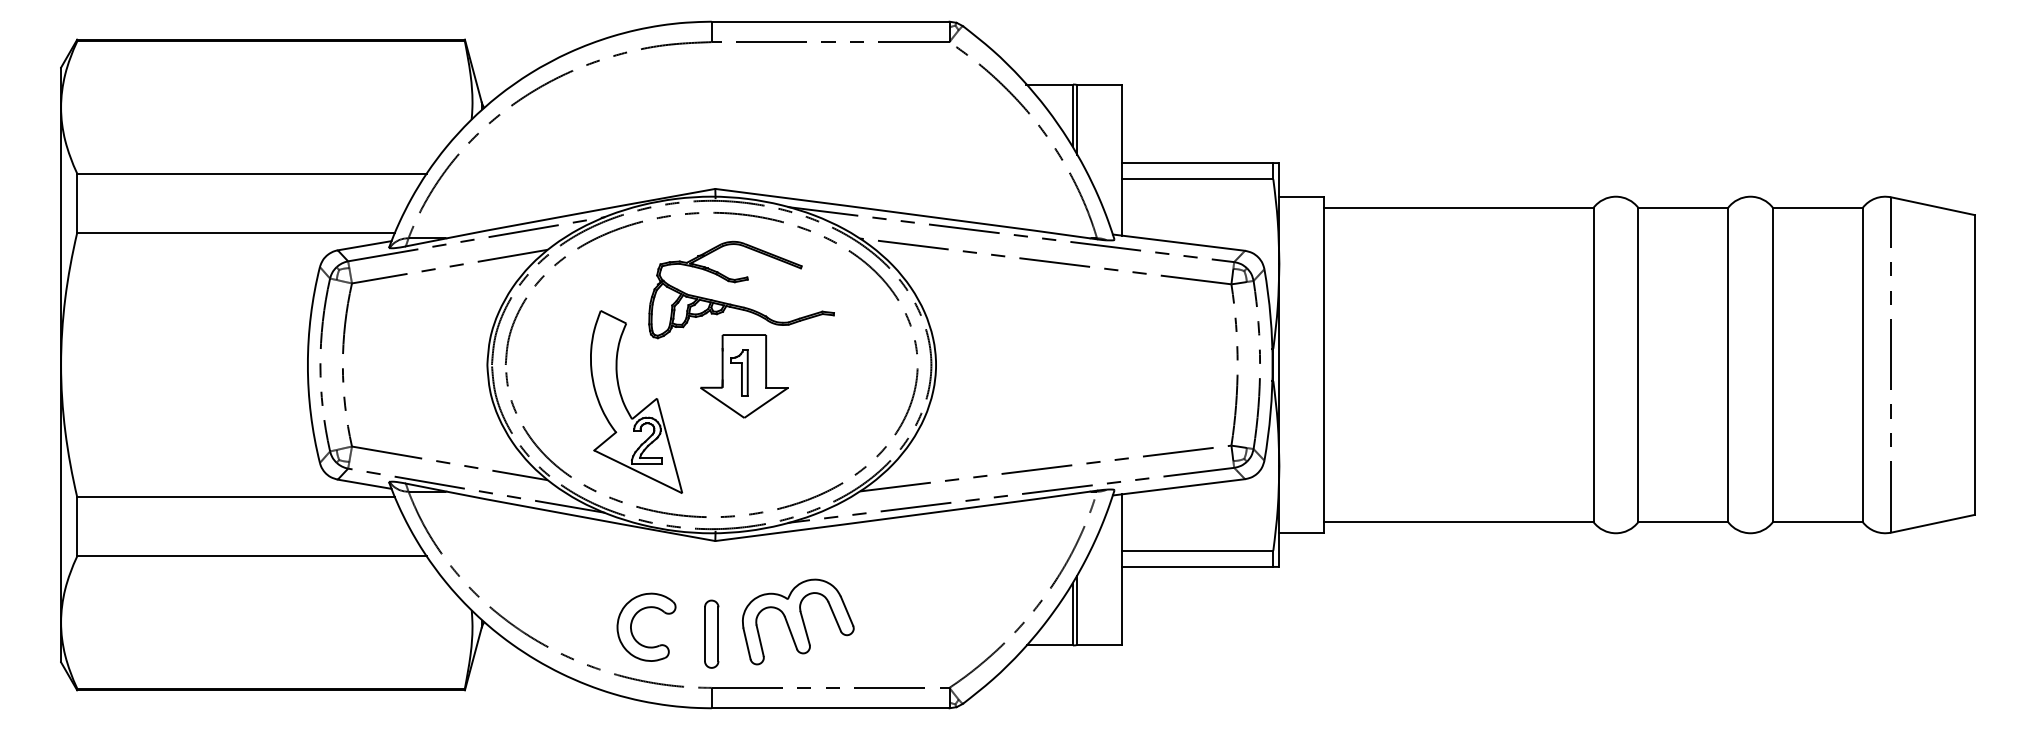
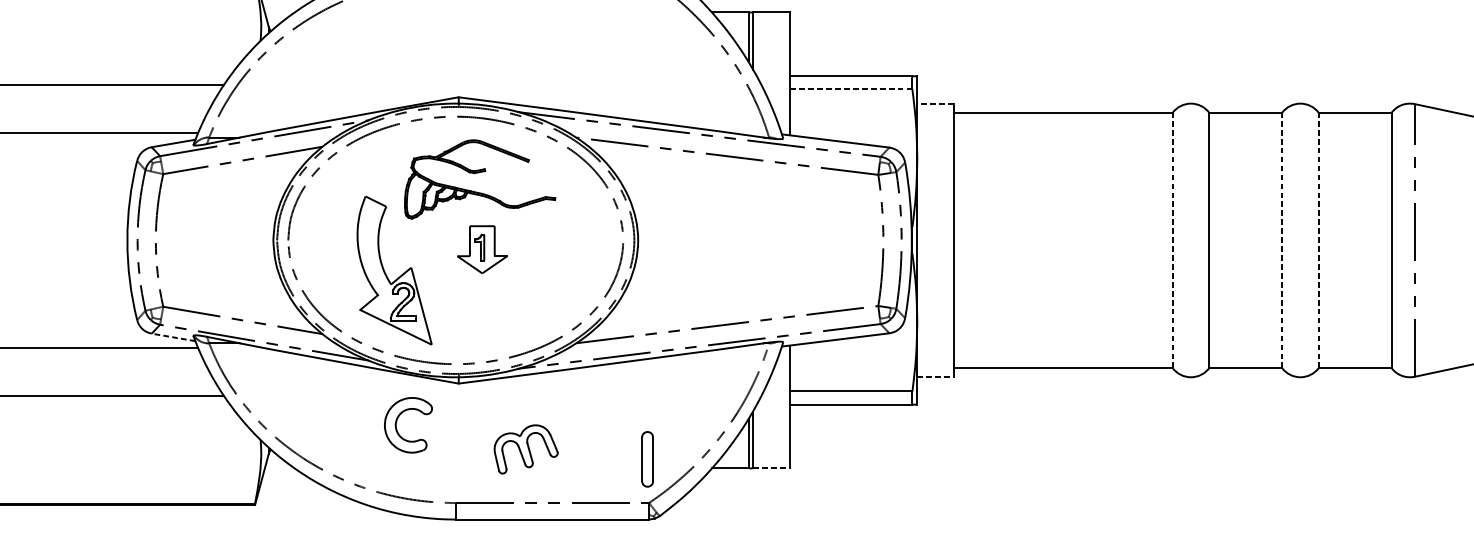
line: (1197, 179) -> (850, 89), solid -> dashed
line: (1301, 196) -> (935, 103), solid -> dashed
line: (1593, 364) -> (1172, 240), solid -> dashed
line: (1728, 364) -> (1282, 240), solid -> dashed
line: (1772, 364) -> (1318, 240), solid -> dashed
part: (744, 376) -> (482, 249), size x0.7
line: (364, 484) -> (173, 337), solid -> dashed
line: (1302, 533) -> (936, 377), solid -> dashed
part: (798, 621) -> (526, 449), size x0.7
part: (632, 624) -> (397, 423), moved
part: (711, 633) -> (647, 458), moved
line: (1100, 645) -> (771, 468), solid -> dashed

